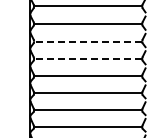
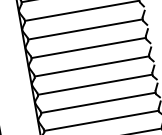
line: (87, 41) -> (87, 48), dashed -> solid
line: (87, 59) -> (91, 67), dashed -> solid

